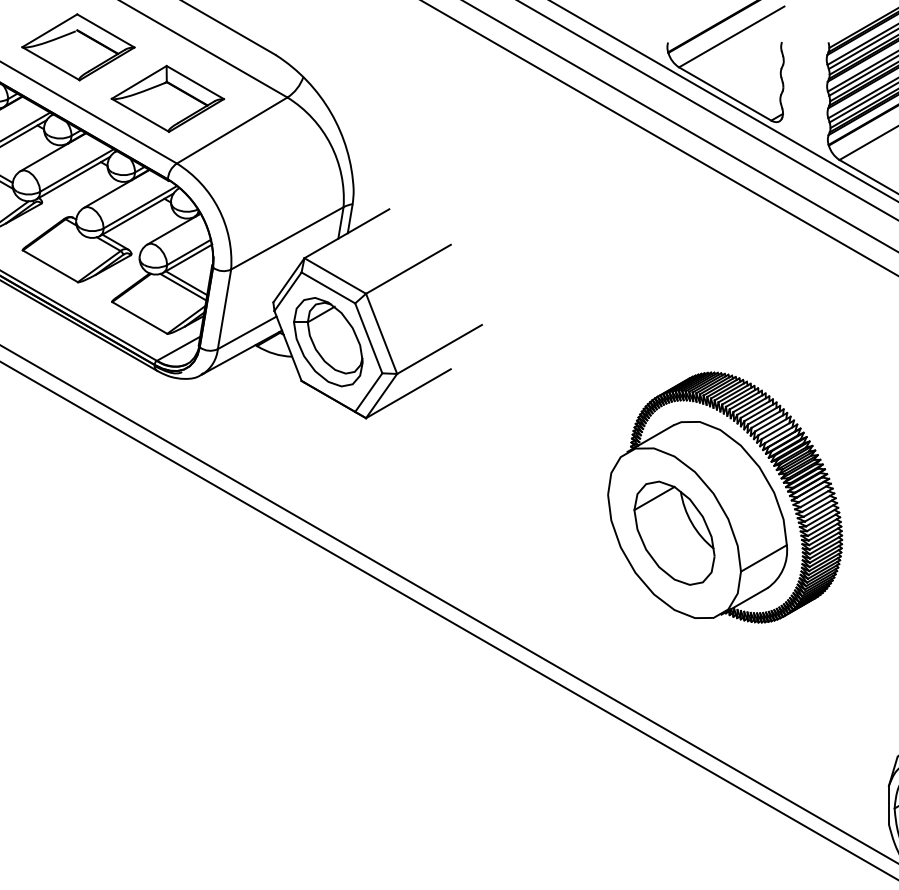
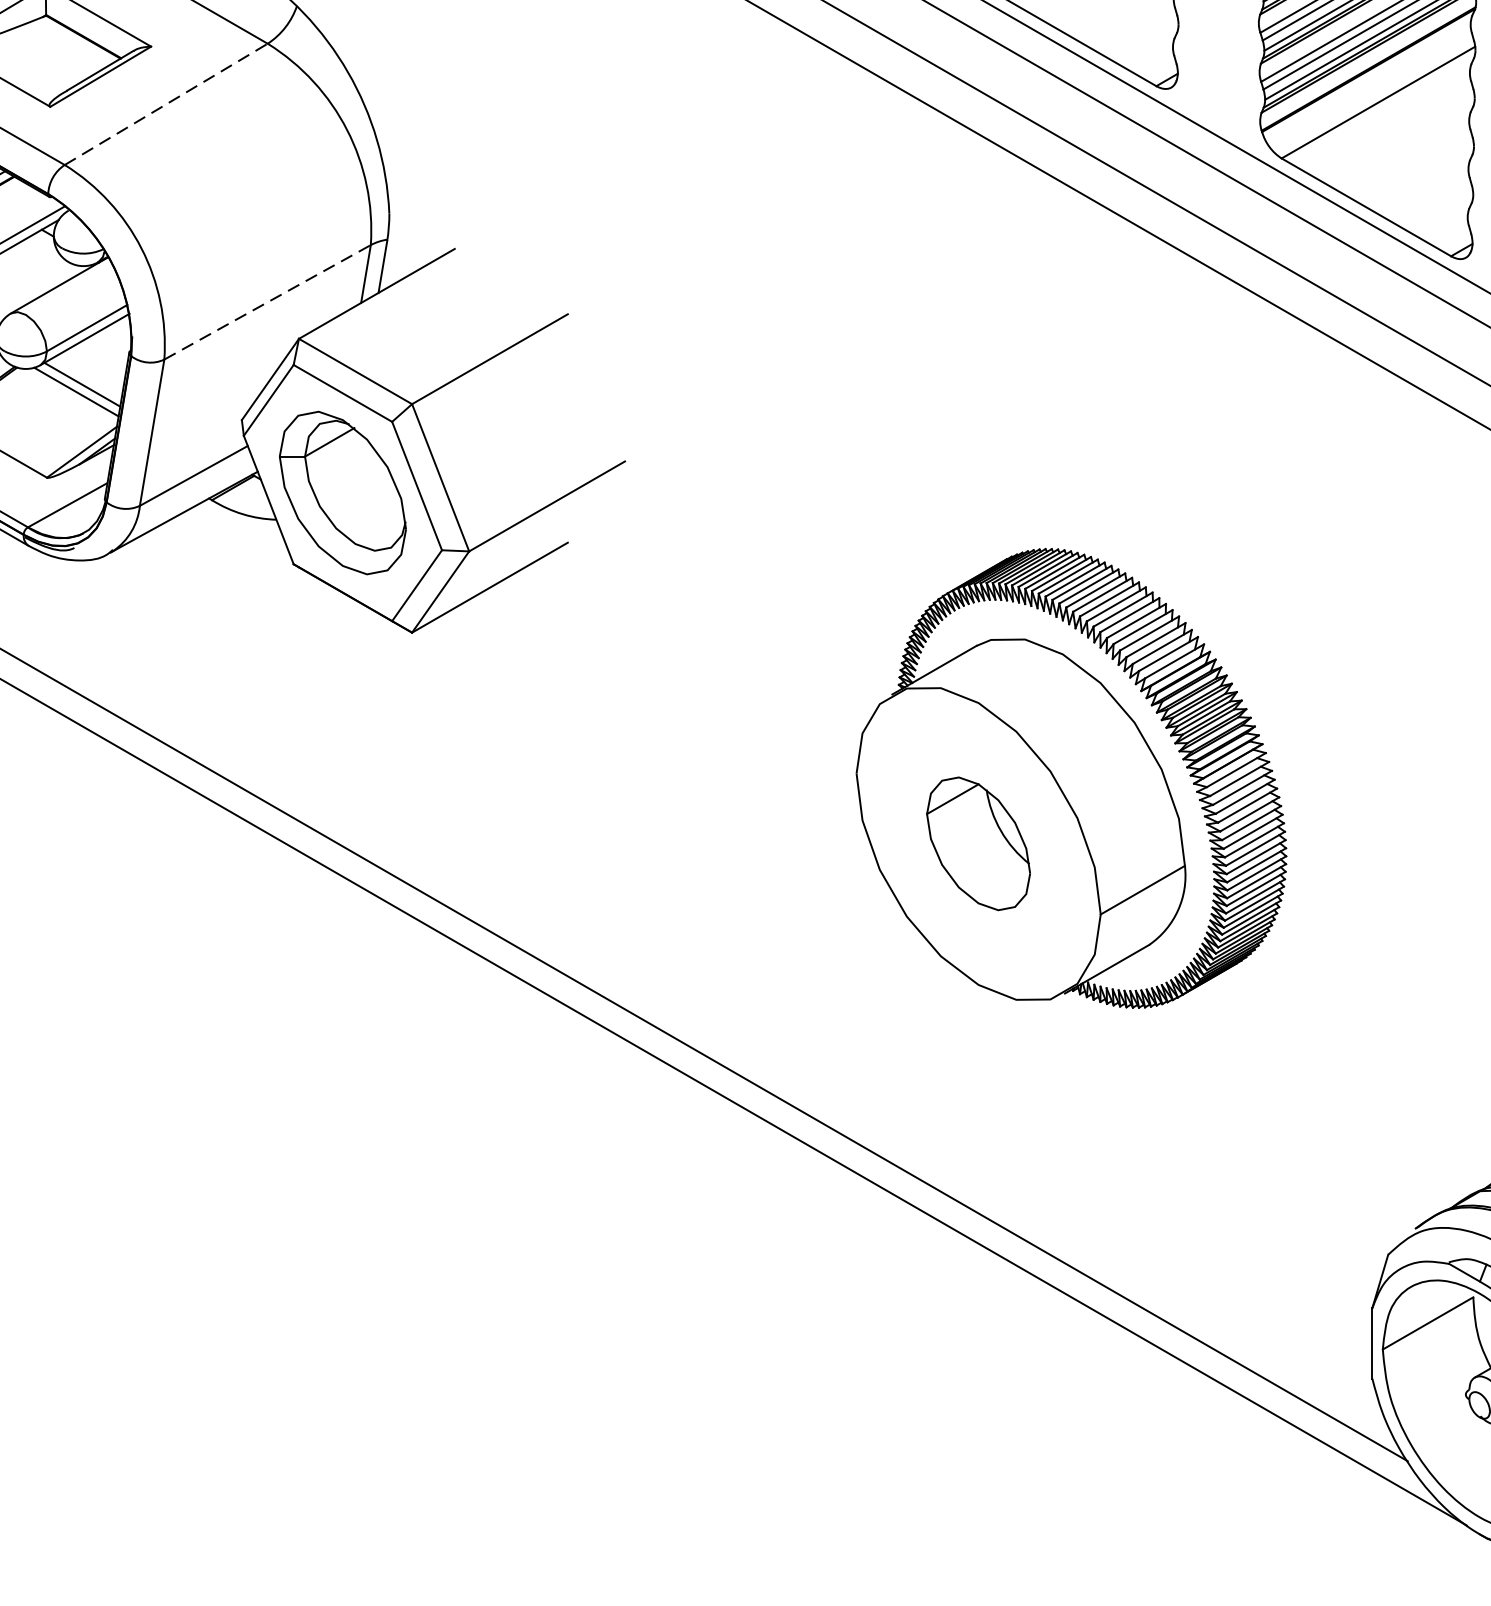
line: (232, 130) -> (166, 104), solid -> dashed
line: (287, 238) -> (267, 302), solid -> dashed
part: (674, 532) -> (978, 842), size x0.7

